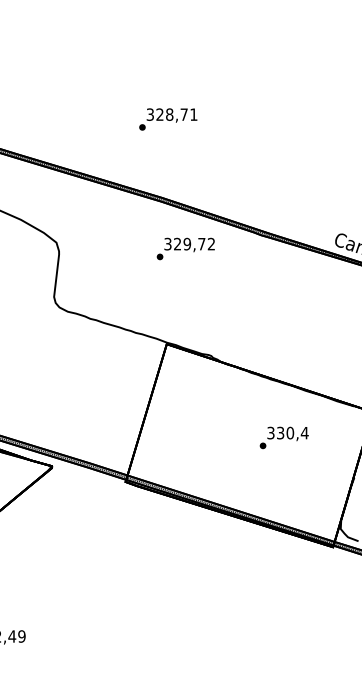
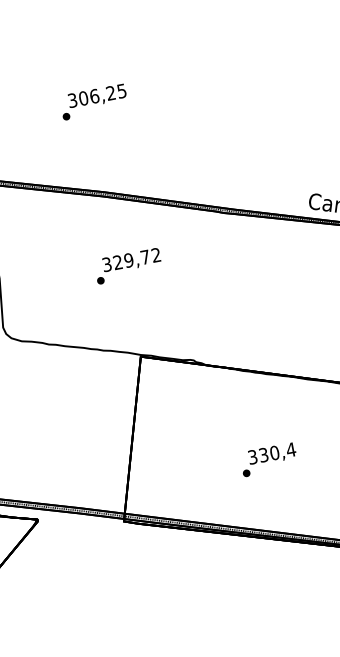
text: (176, 114) -> (102, 94), 328,71 -> 306,25
text: (185, 248) -> (127, 265), moved
text: (283, 437) -> (267, 459), moved

